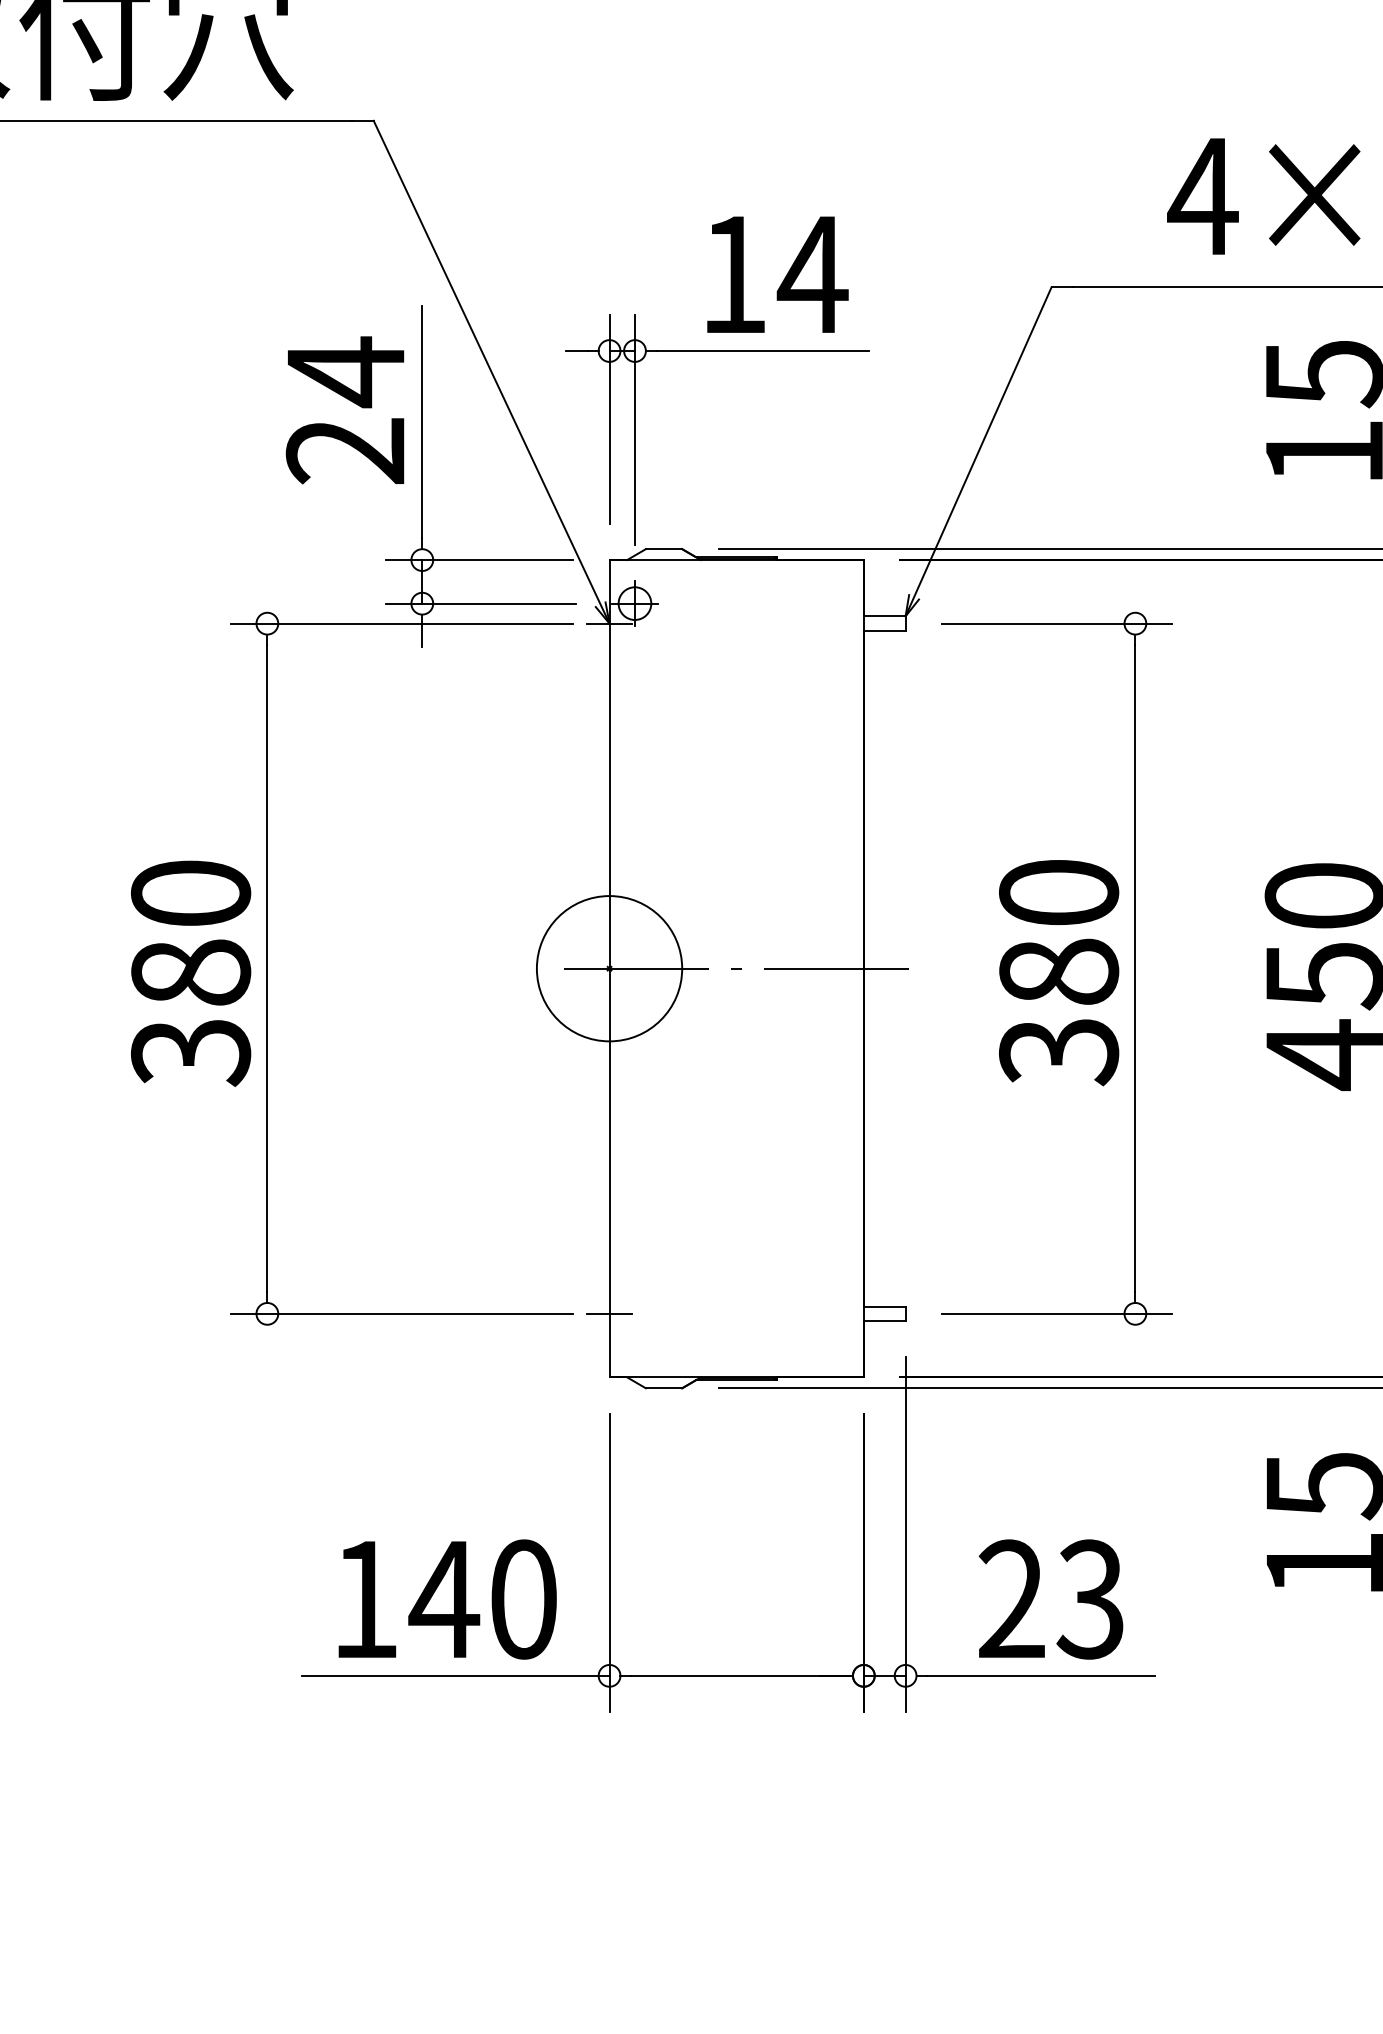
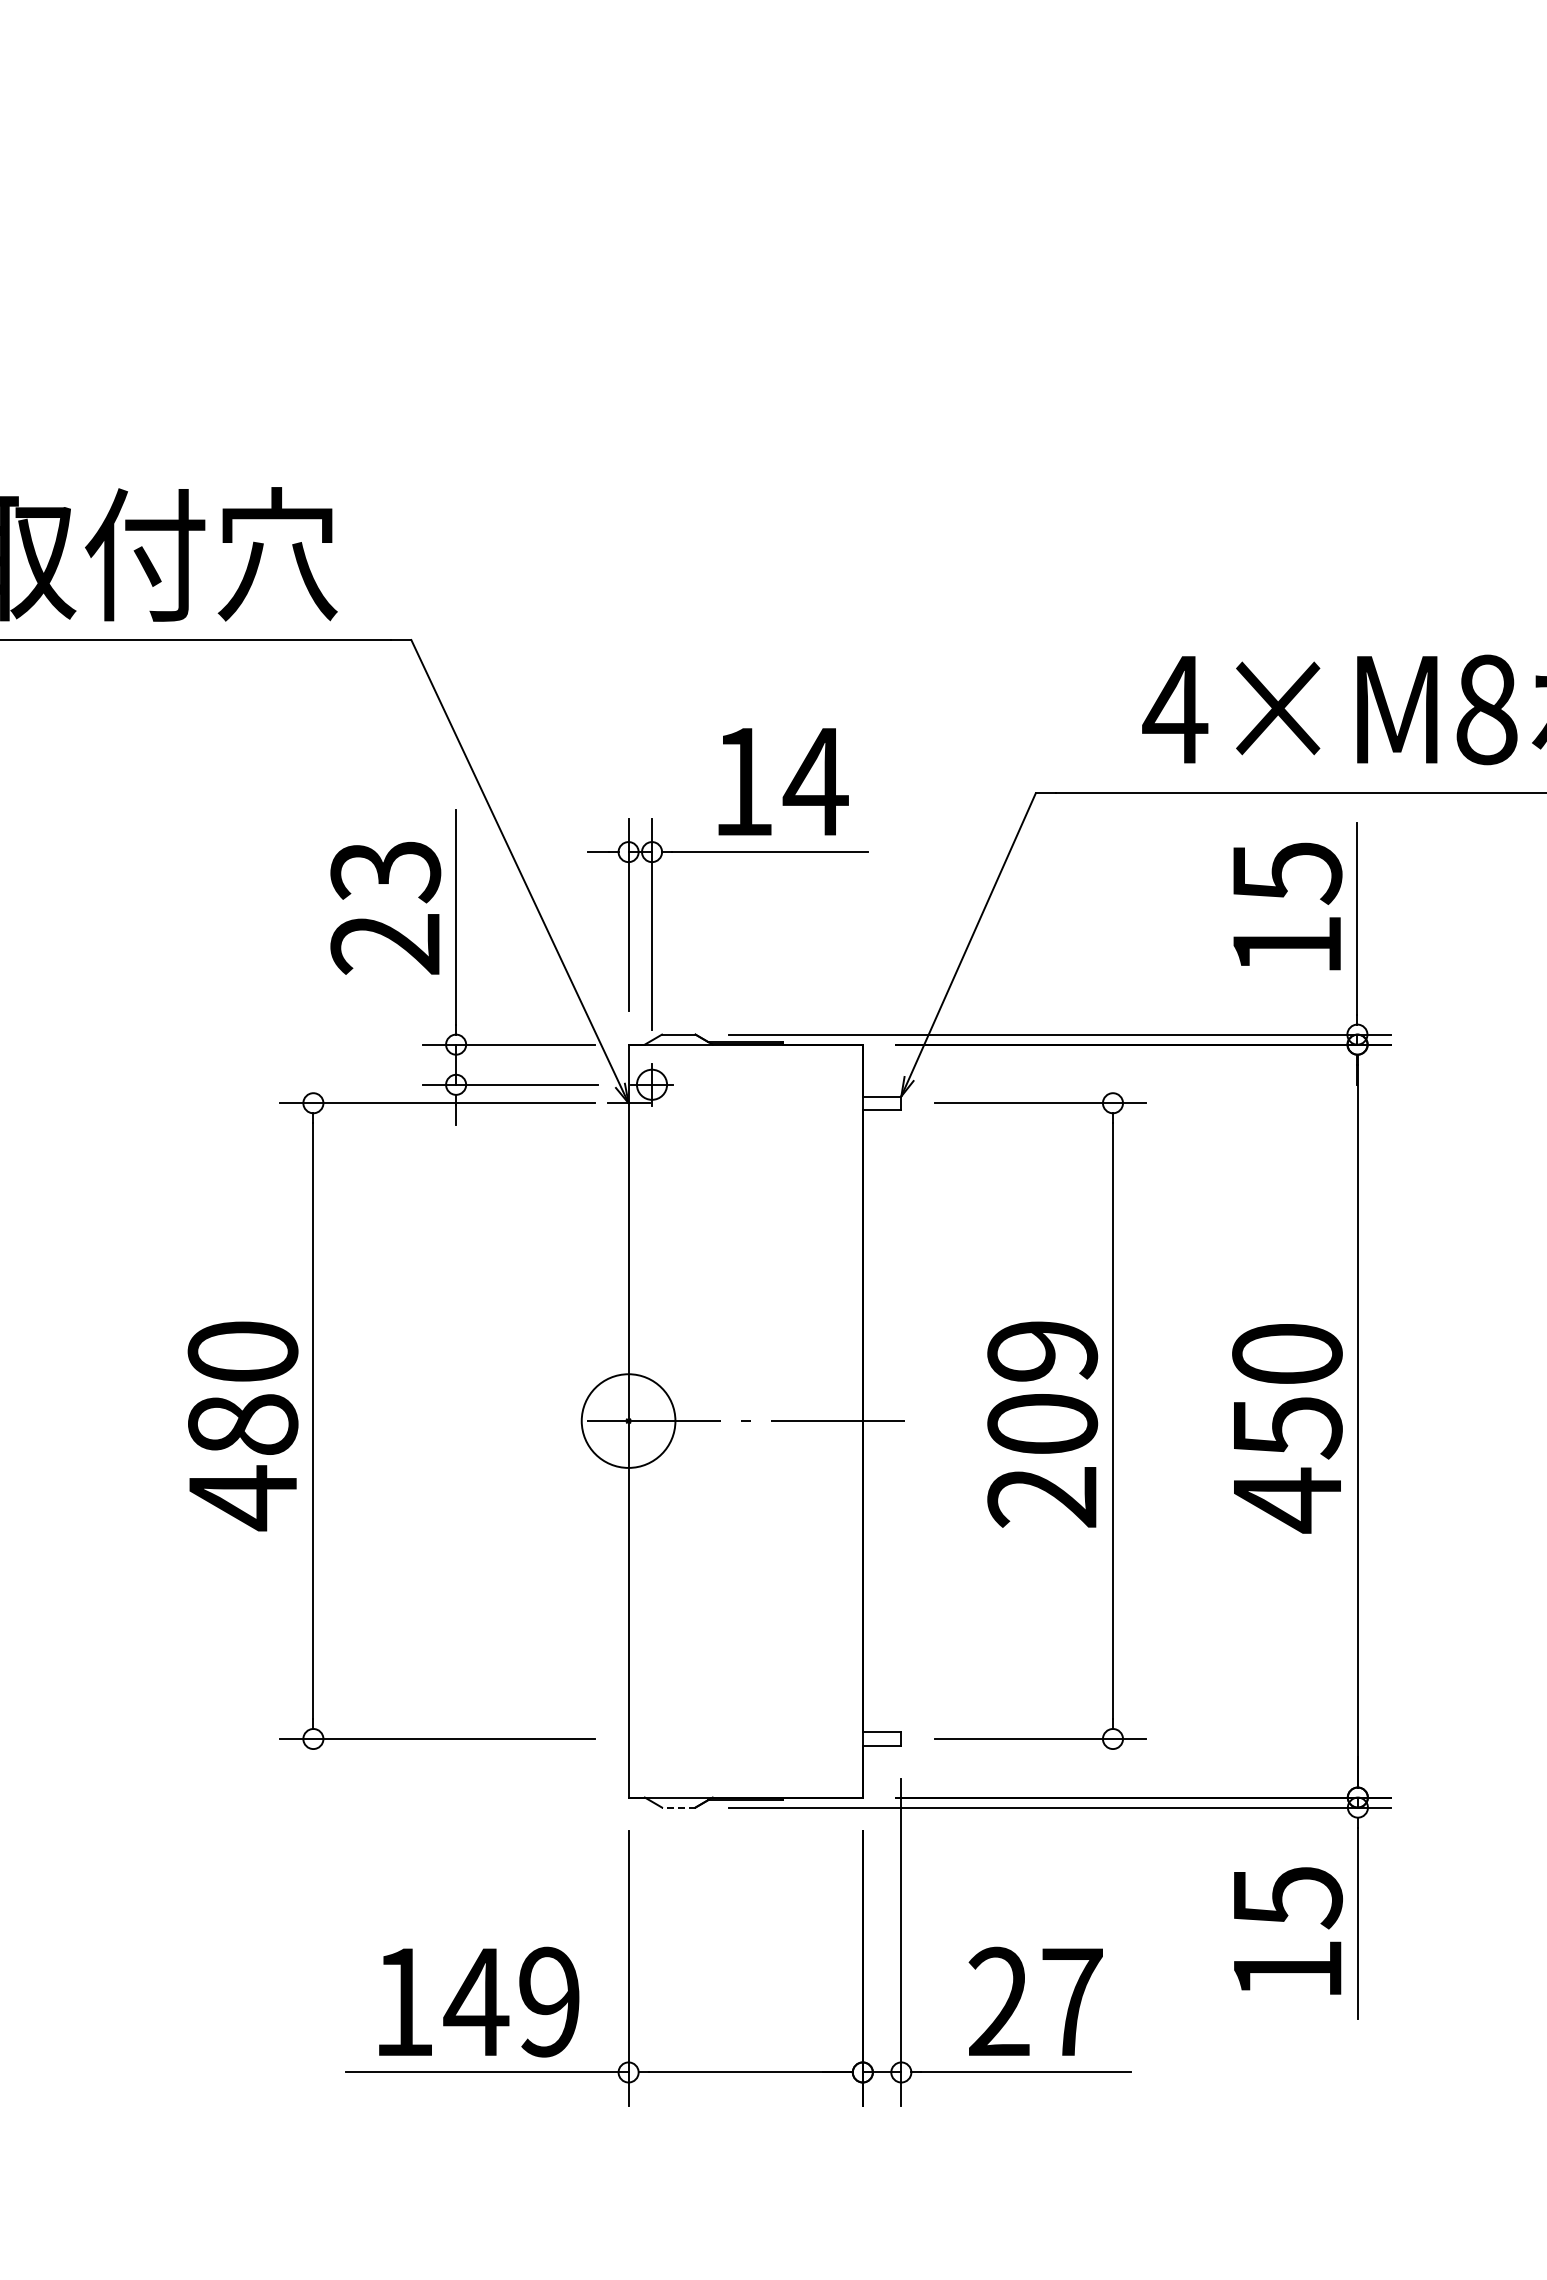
text: (345, 372) -> (385, 871), 24 -> 23
circle: (609, 969) -> (628, 1421), size x0.7
text: (1058, 973) -> (1042, 1425), 380 -> 209
text: (190, 1052) -> (242, 1498), 380 -> 480
line: (609, 1313) -> (628, 1738), removed
line: (663, 1388) -> (678, 1807), solid -> dashed
text: (523, 1598) -> (549, 2001), 140 -> 149
text: (1090, 1598) -> (1071, 2001), 23 -> 27

